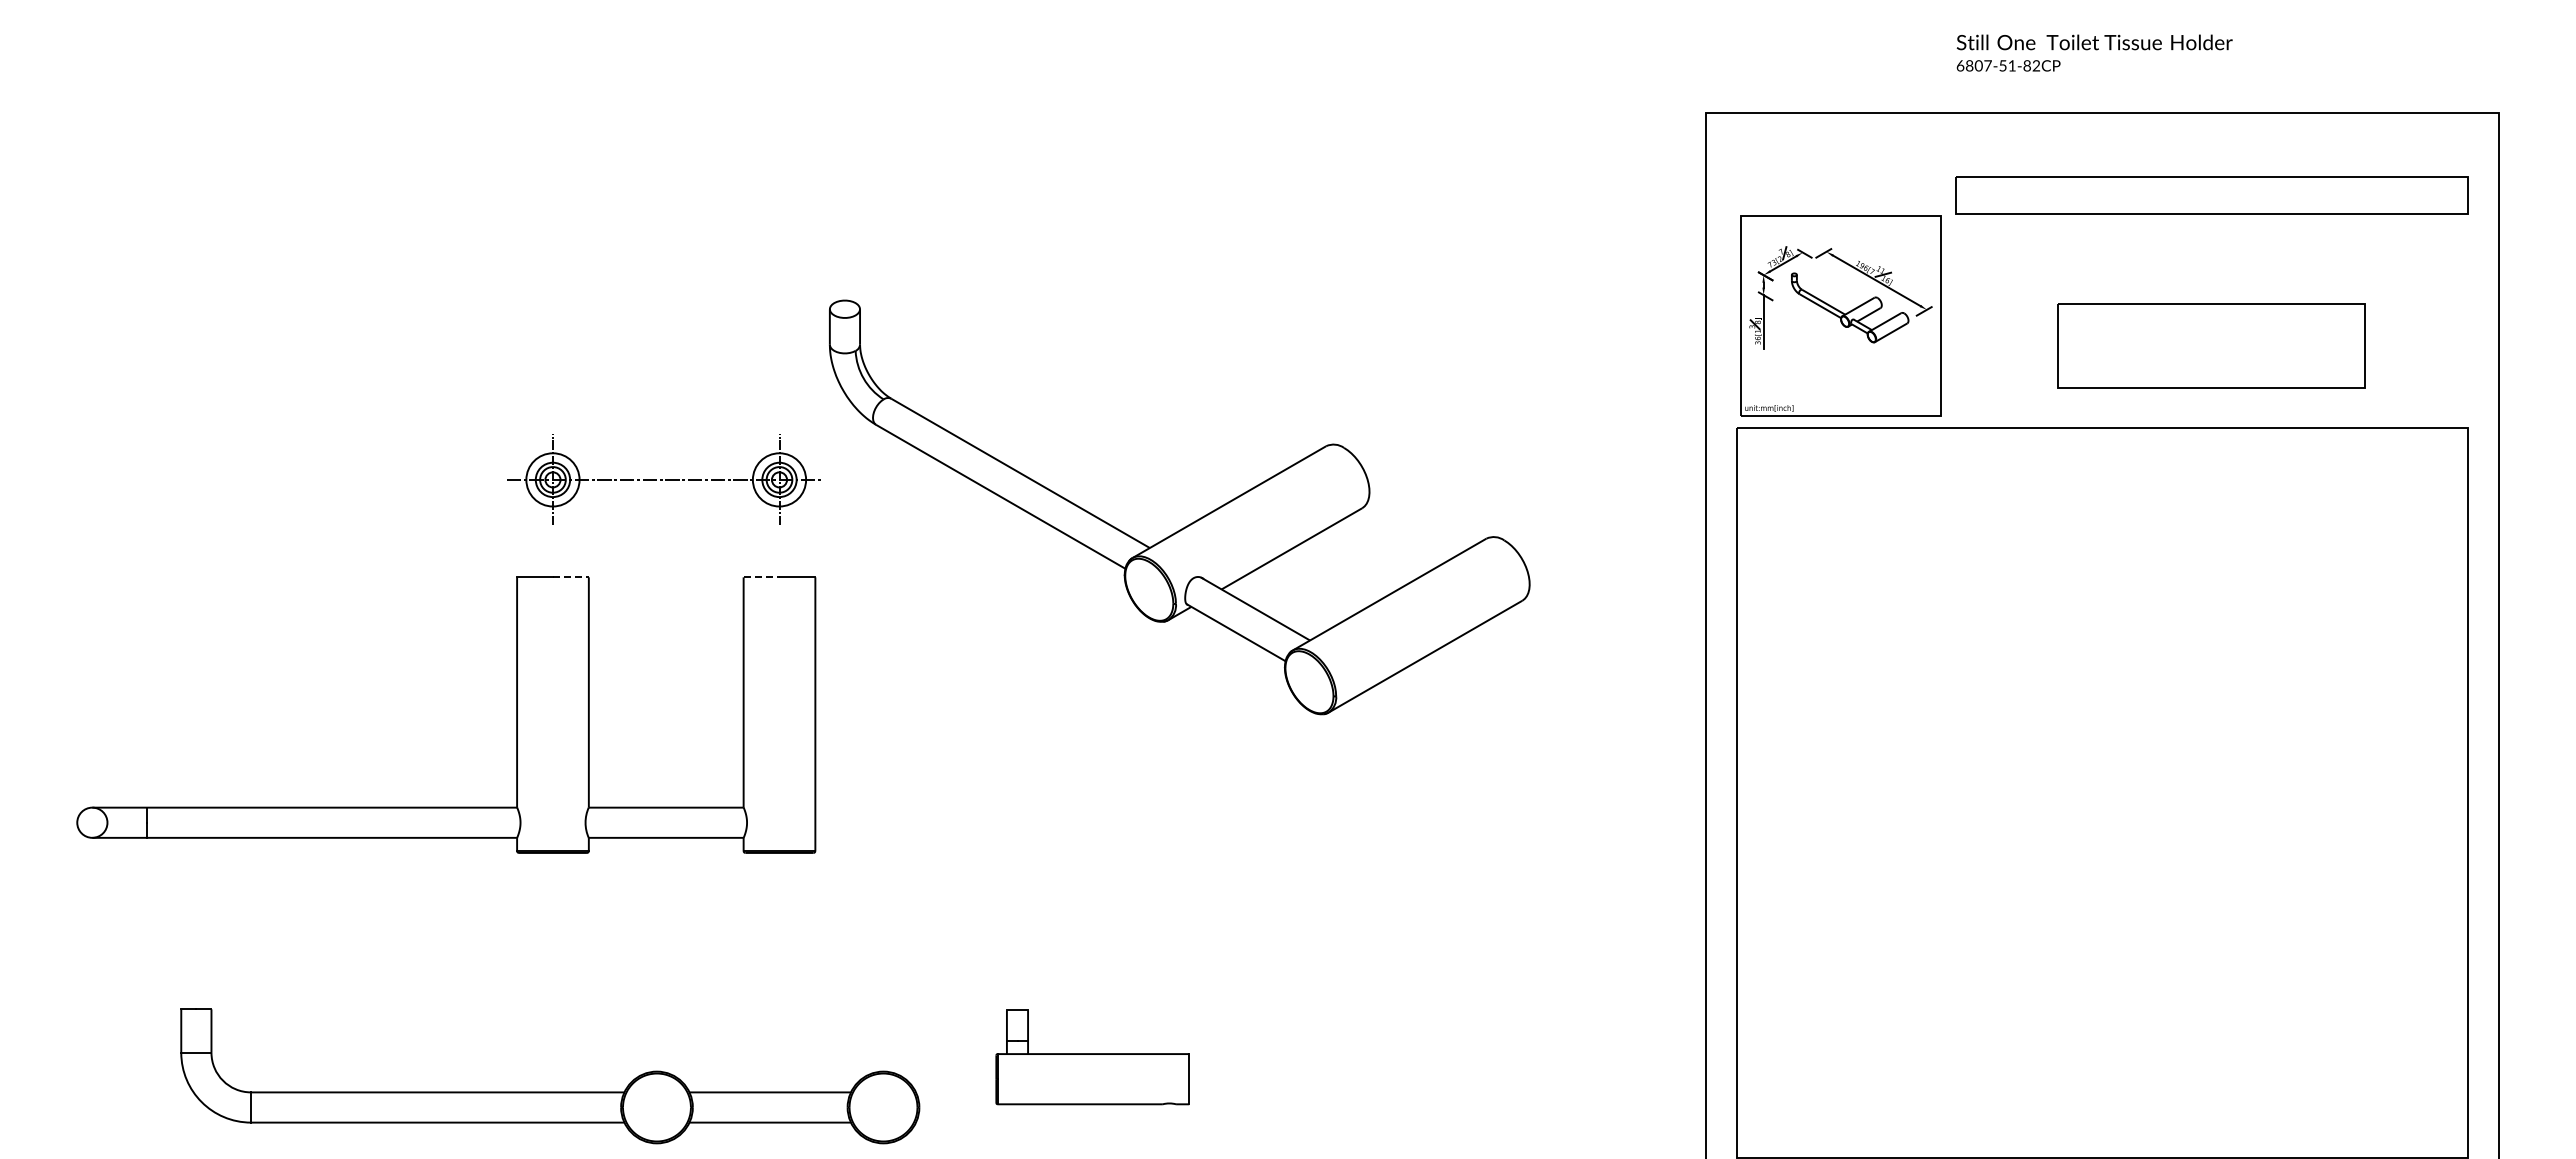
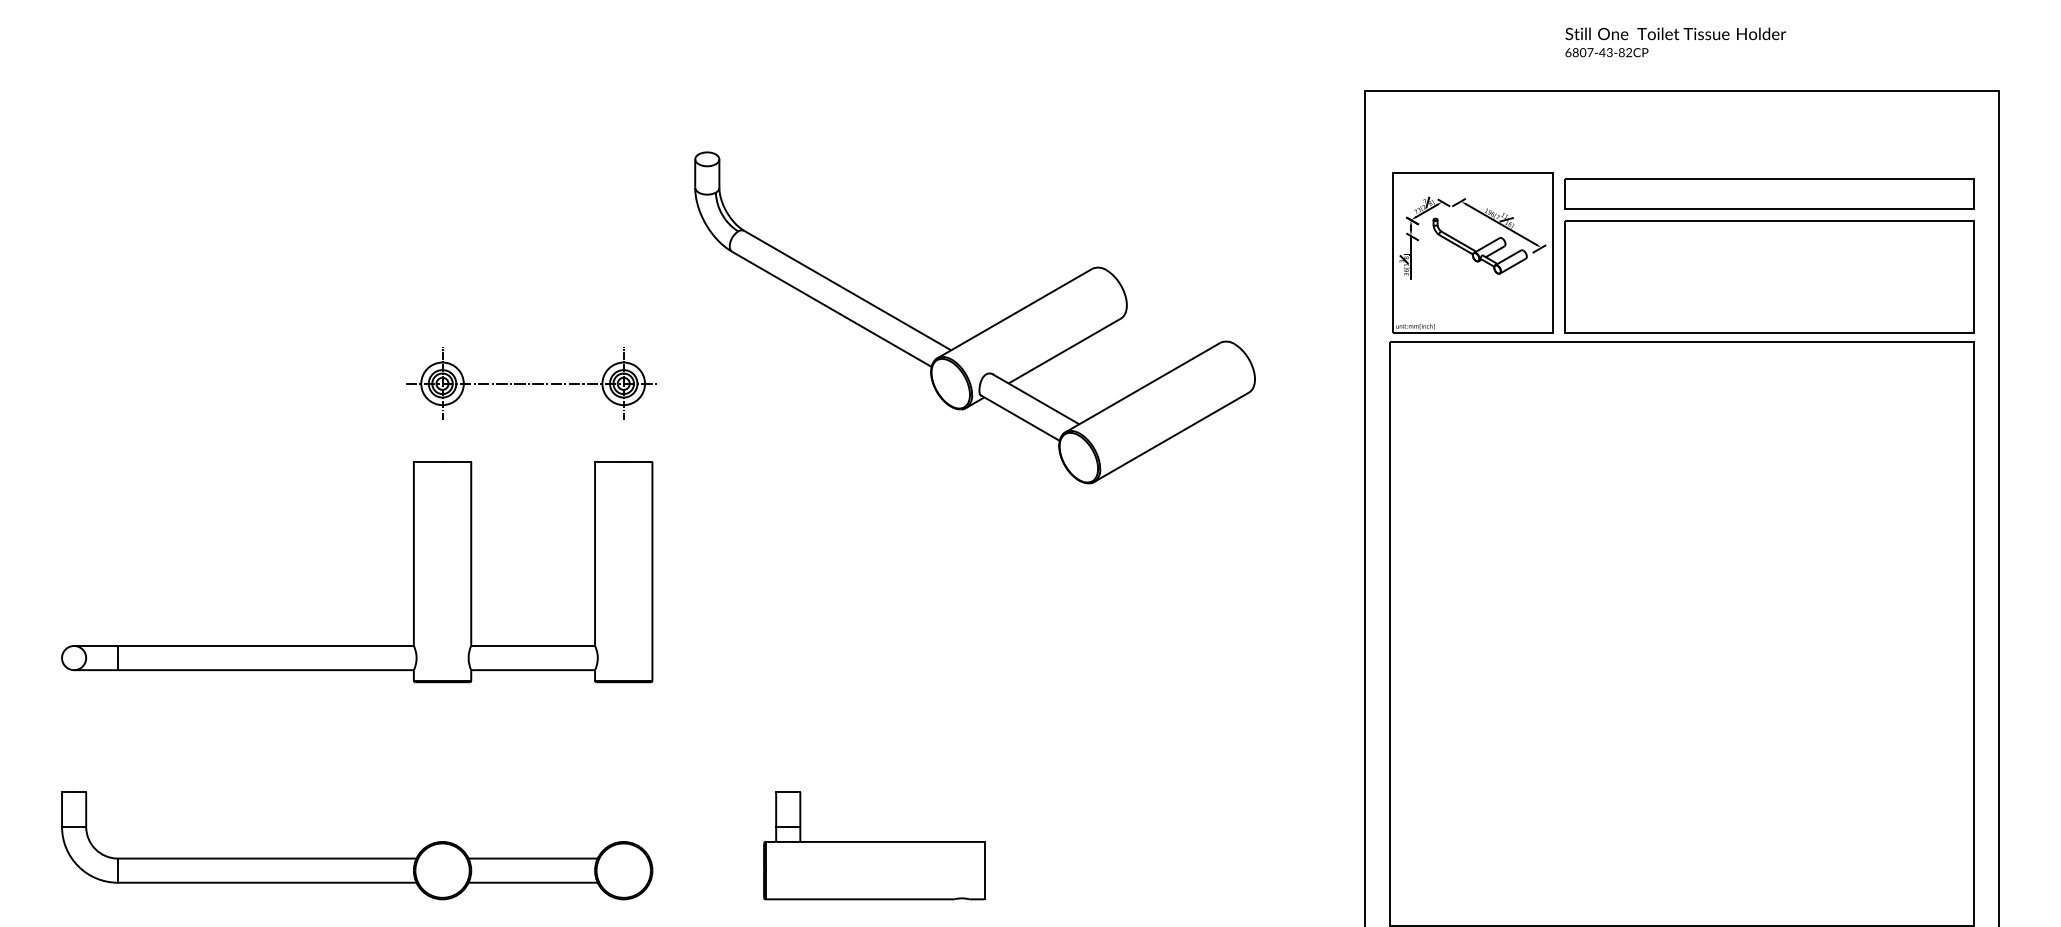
text: (2006, 65) -> (1605, 52), 6807-51-82CP -> 6807-43-82CP
part: (2211, 195) -> (1769, 193), moved
part: (2211, 345) -> (1769, 276), size x1.67
part: (1191, 522) -> (984, 329), moved
line: (570, 577) -> (456, 461), dashed -> solid
line: (761, 577) -> (609, 461), dashed -> solid
part: (1092, 1057) -> (874, 845), size x1.43
part: (550, 1091) -> (357, 857), moved

